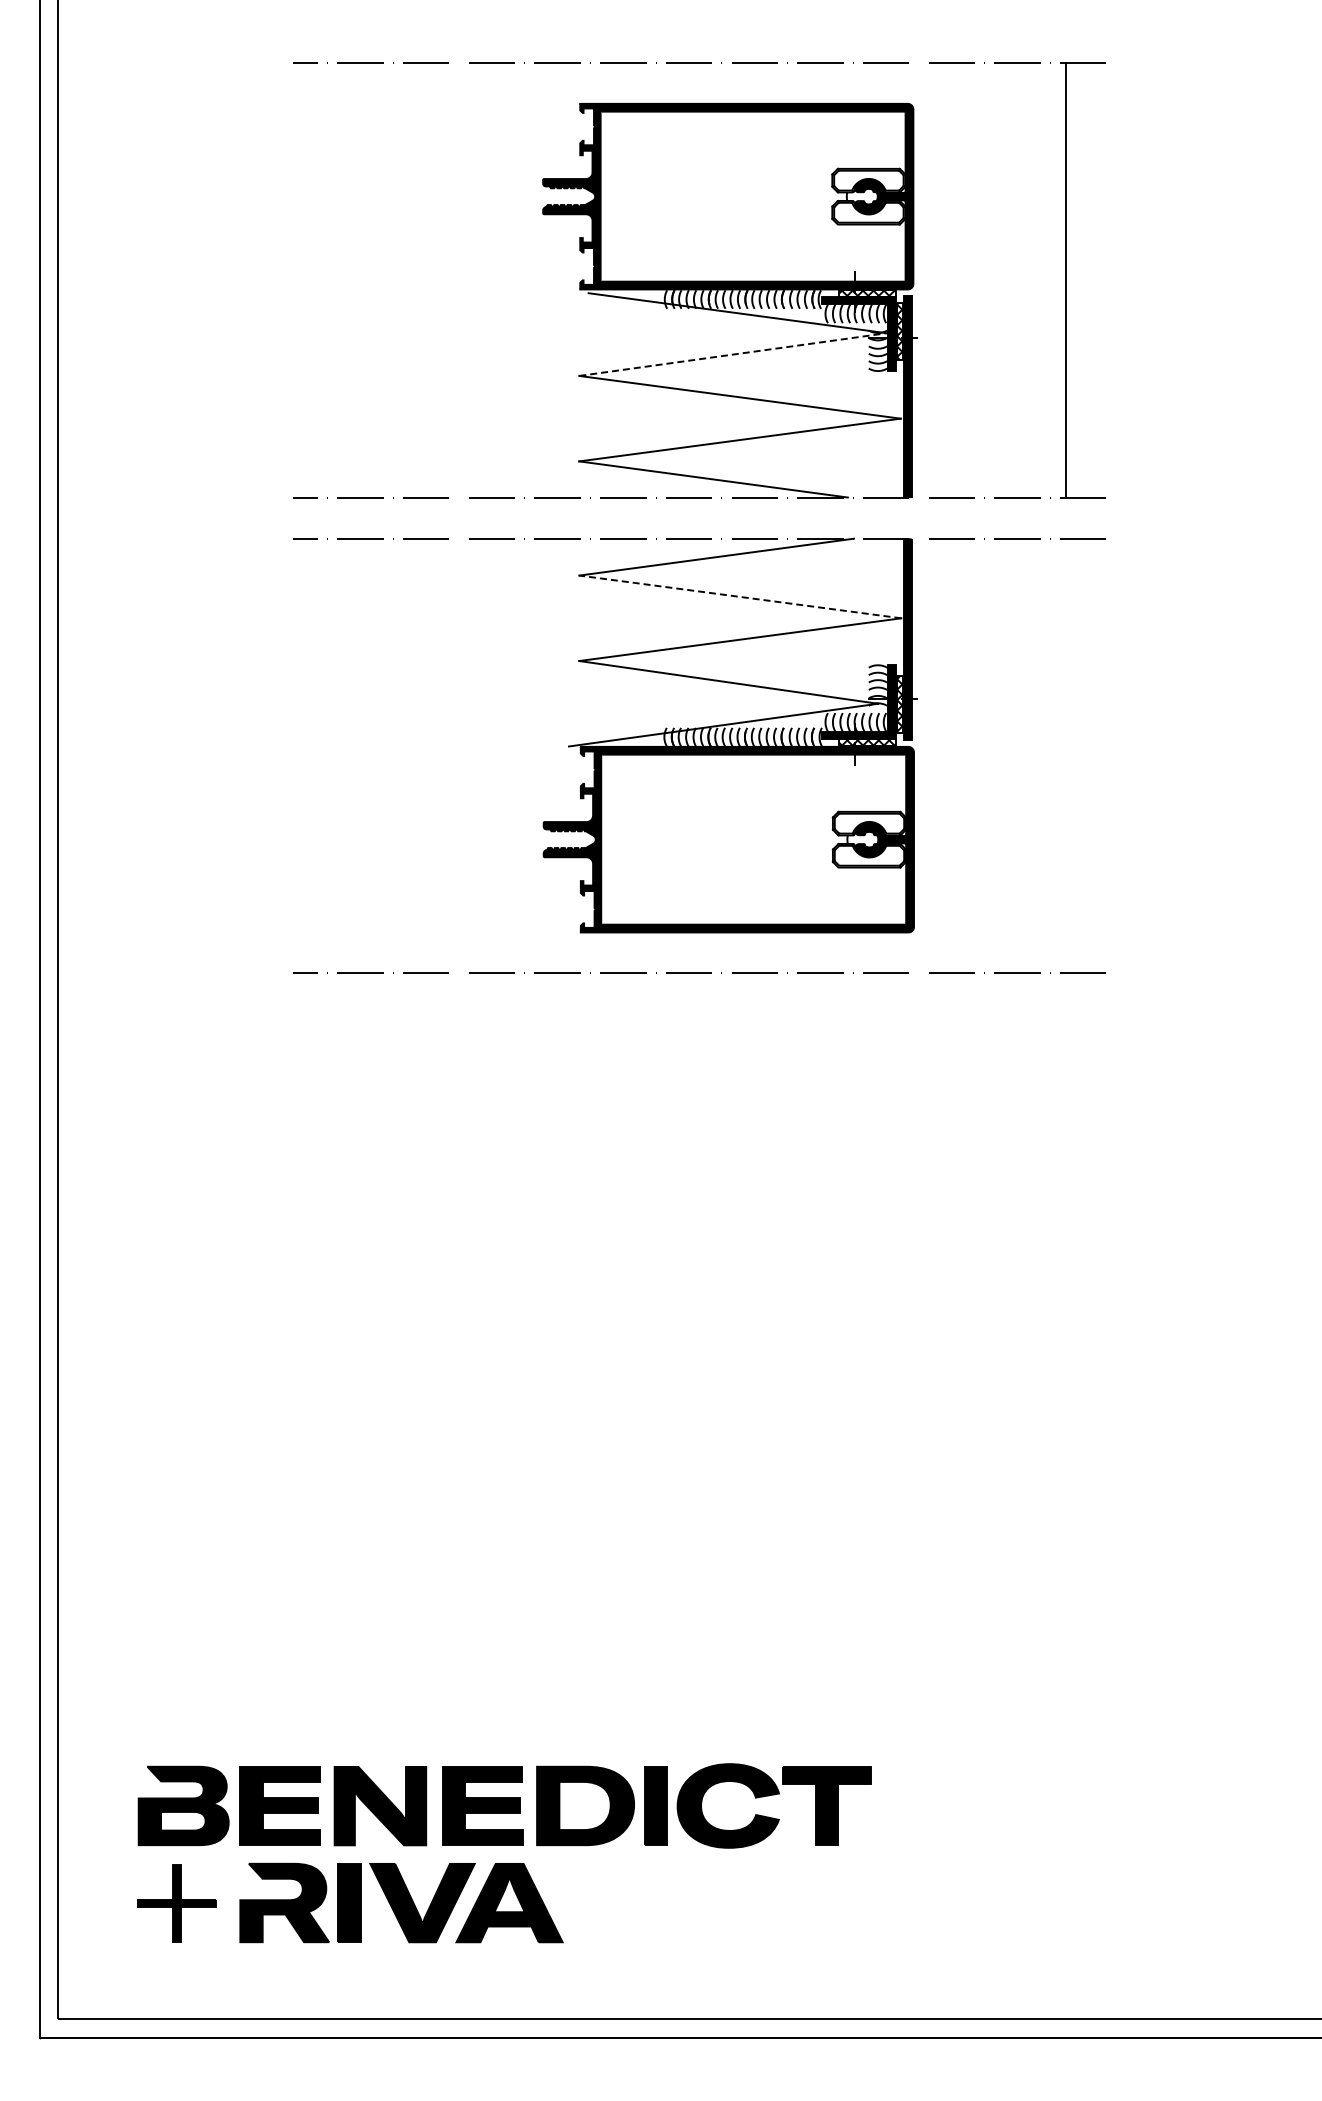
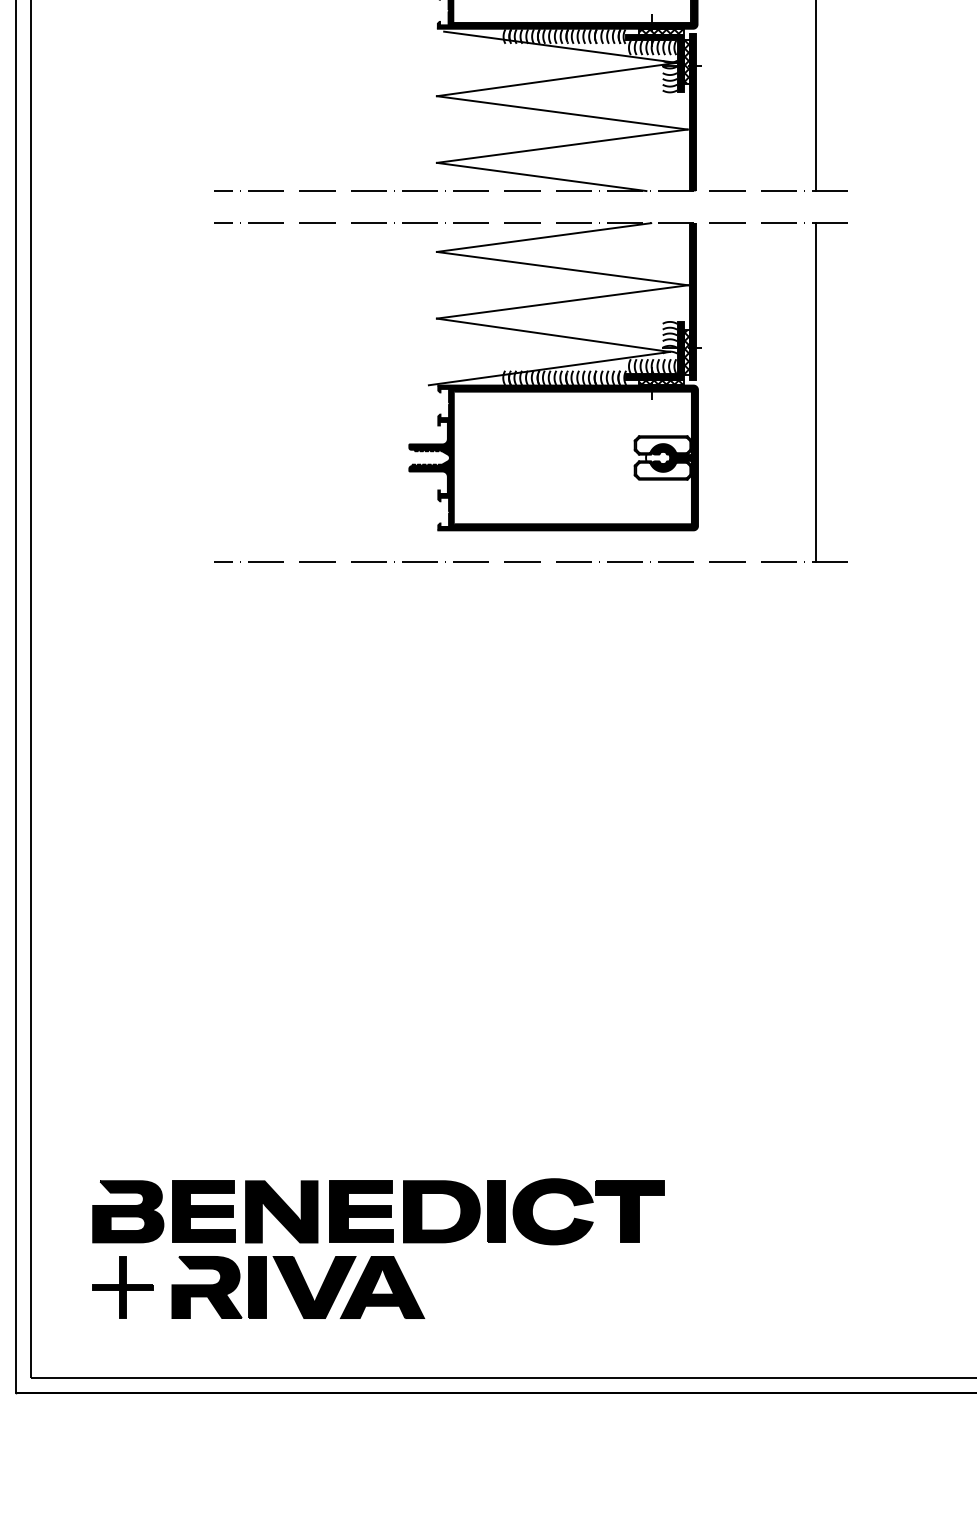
line: (733, 354) -> (557, 79), dashed -> solid
line: (739, 596) -> (561, 268), dashed -> solid
line: (1065, 755) -> (816, 392), added

